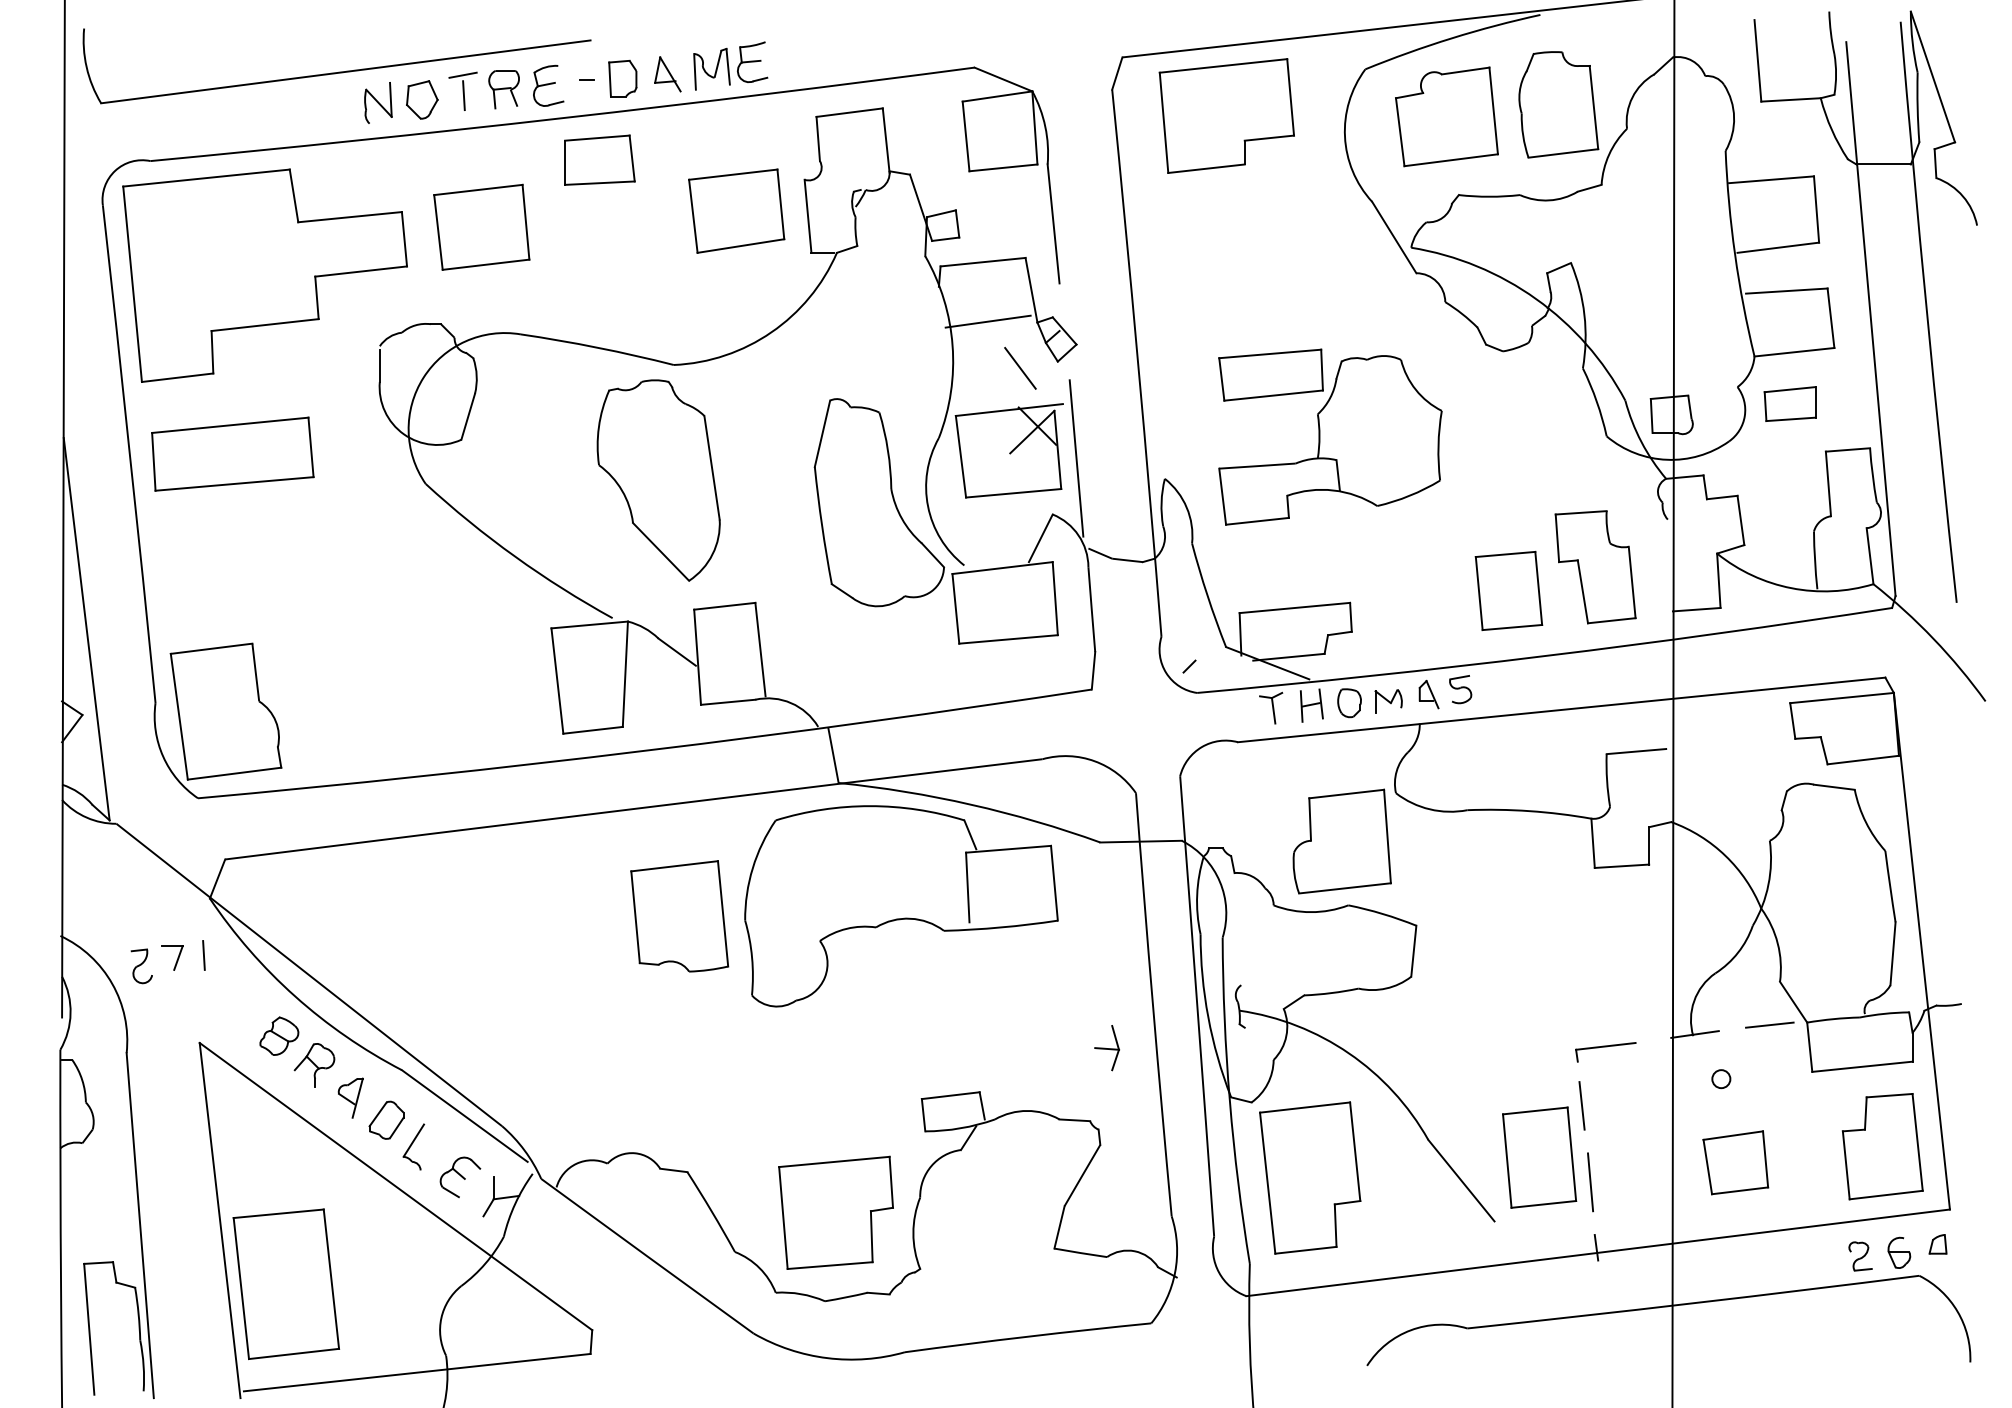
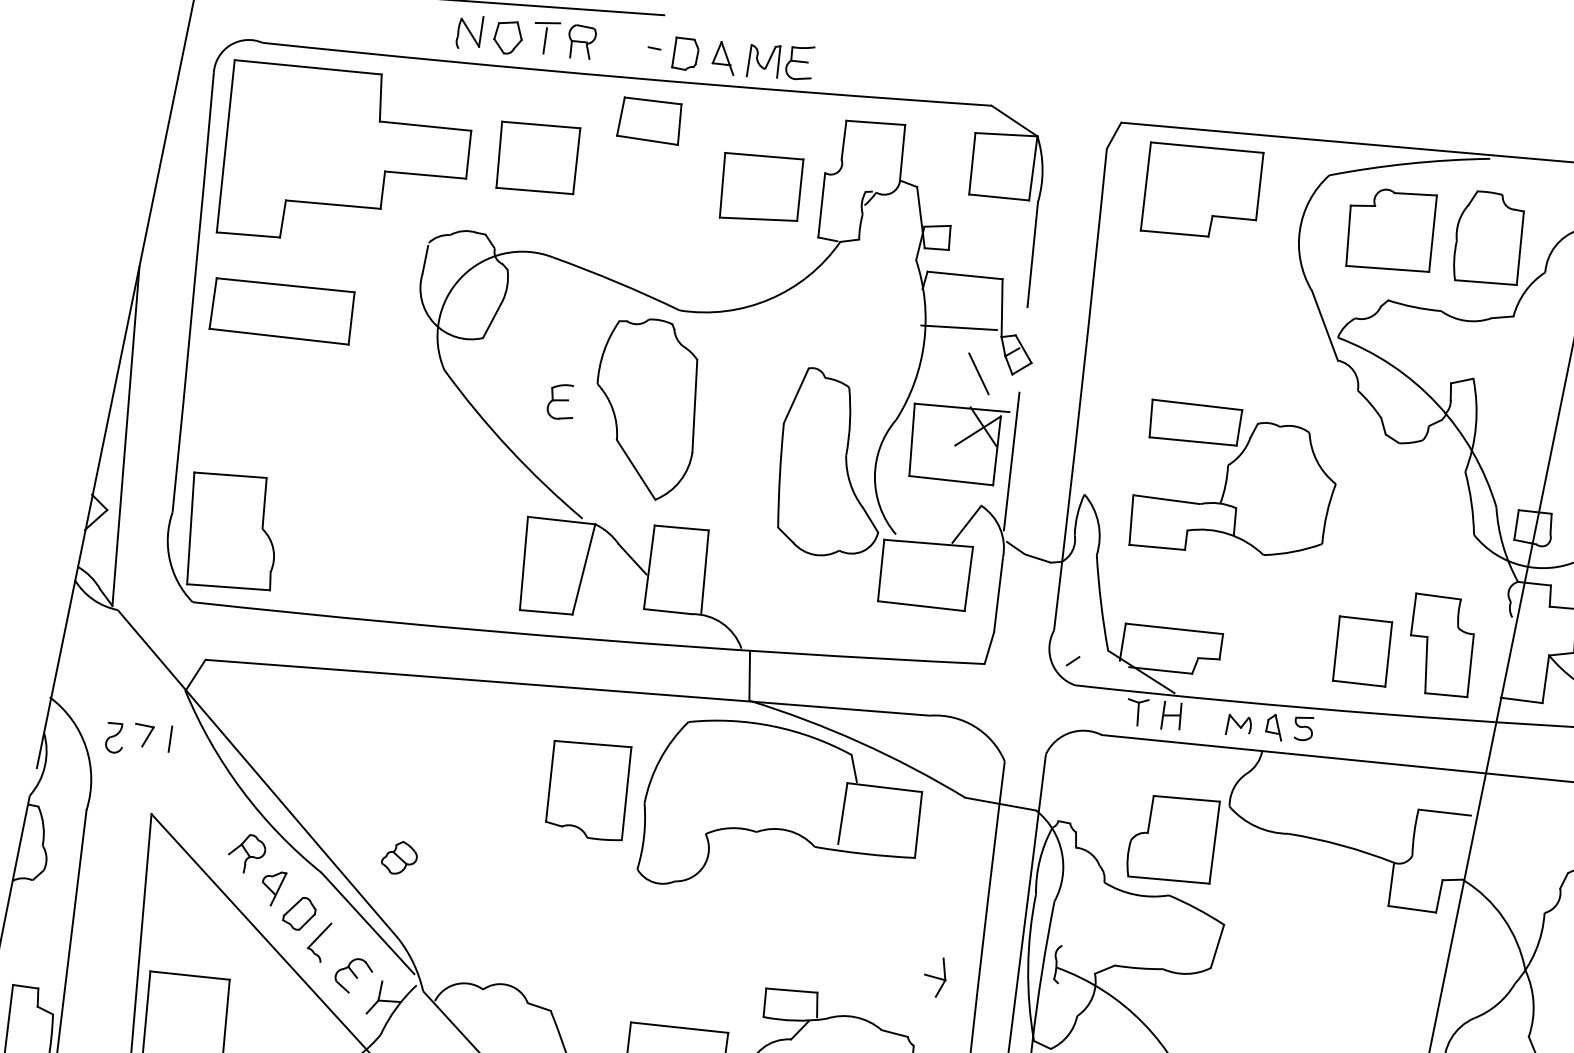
part: (548, 85) -> (562, 401), moved
part: (1349, 703) -> (1205, 721), removed
part: (279, 1035) -> (399, 857), moved

